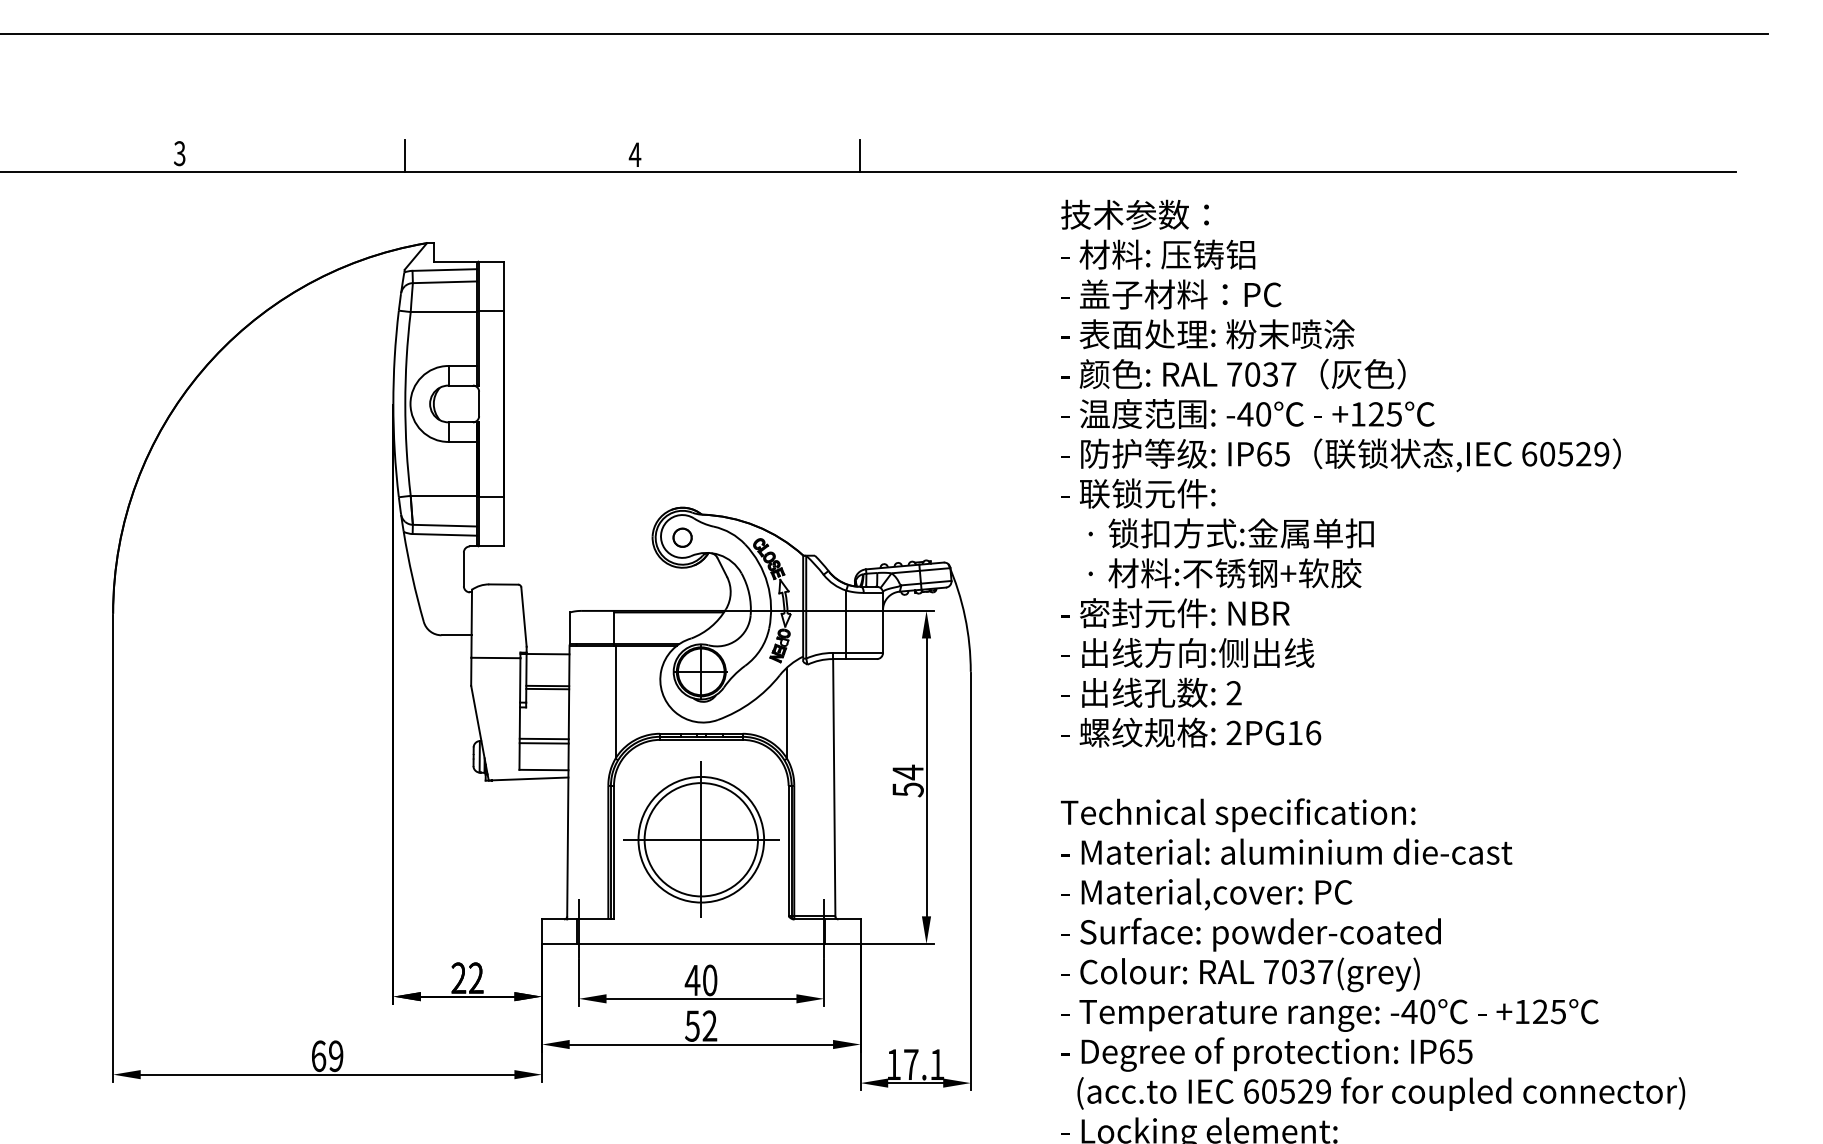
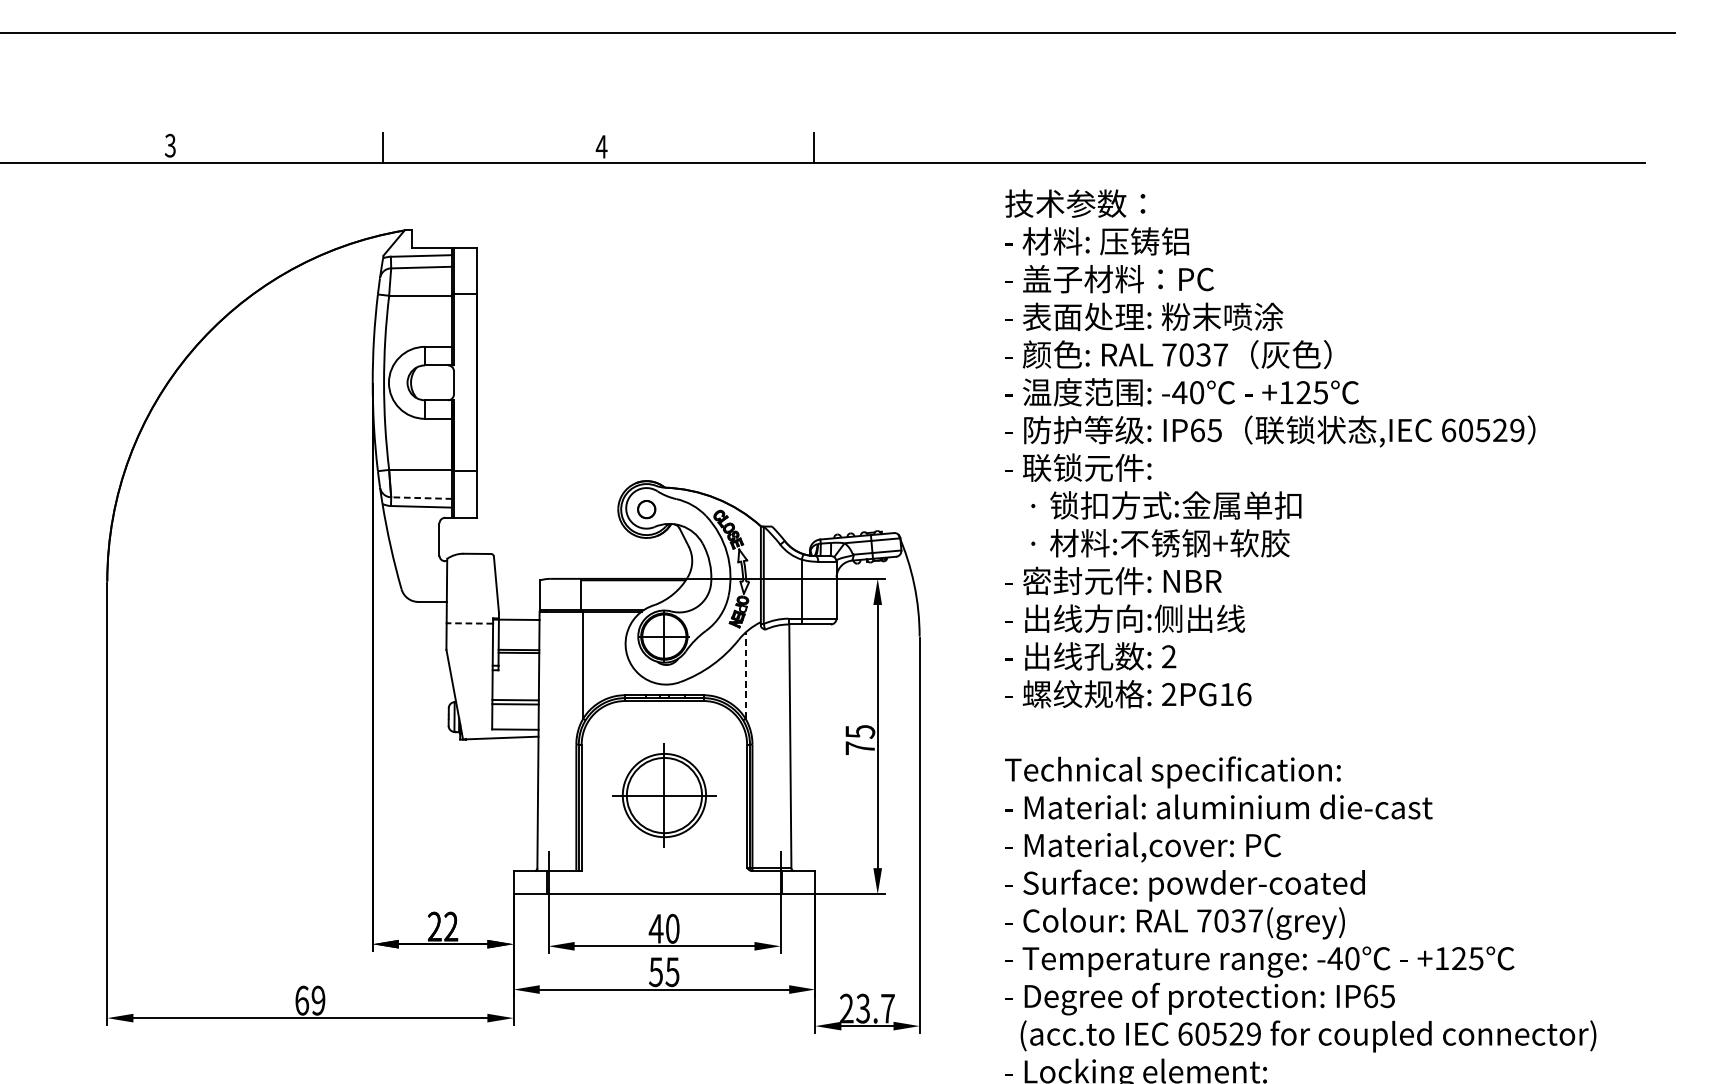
line: (444, 525) -> (421, 497), solid -> dashed
line: (495, 658) -> (469, 623), solid -> dashed
line: (787, 713) -> (746, 676), solid -> dashed
text: (907, 780) -> (859, 739), 54 -> 75
part: (701, 839) -> (664, 795), size x0.7
text: (709, 1025) -> (672, 971), 52 -> 55
text: (915, 1064) -> (867, 1008), 17.1 -> 23.7

